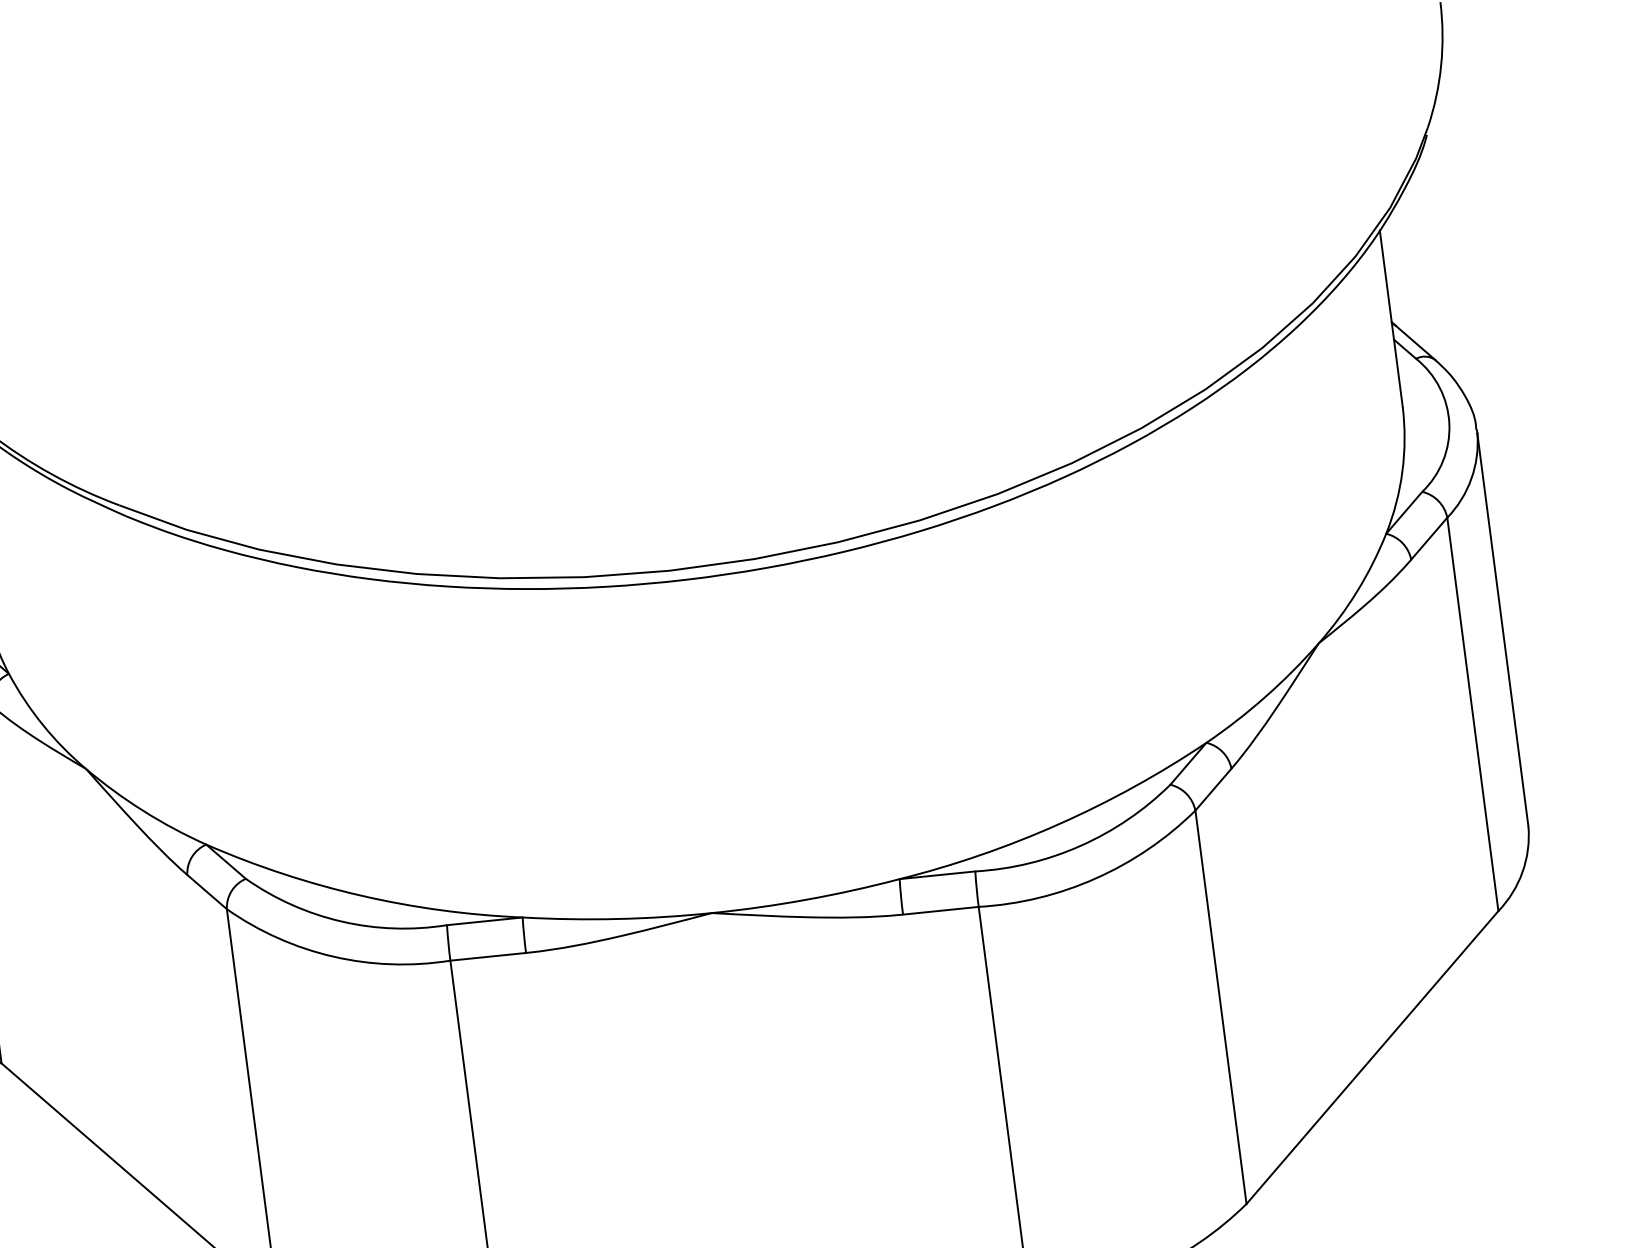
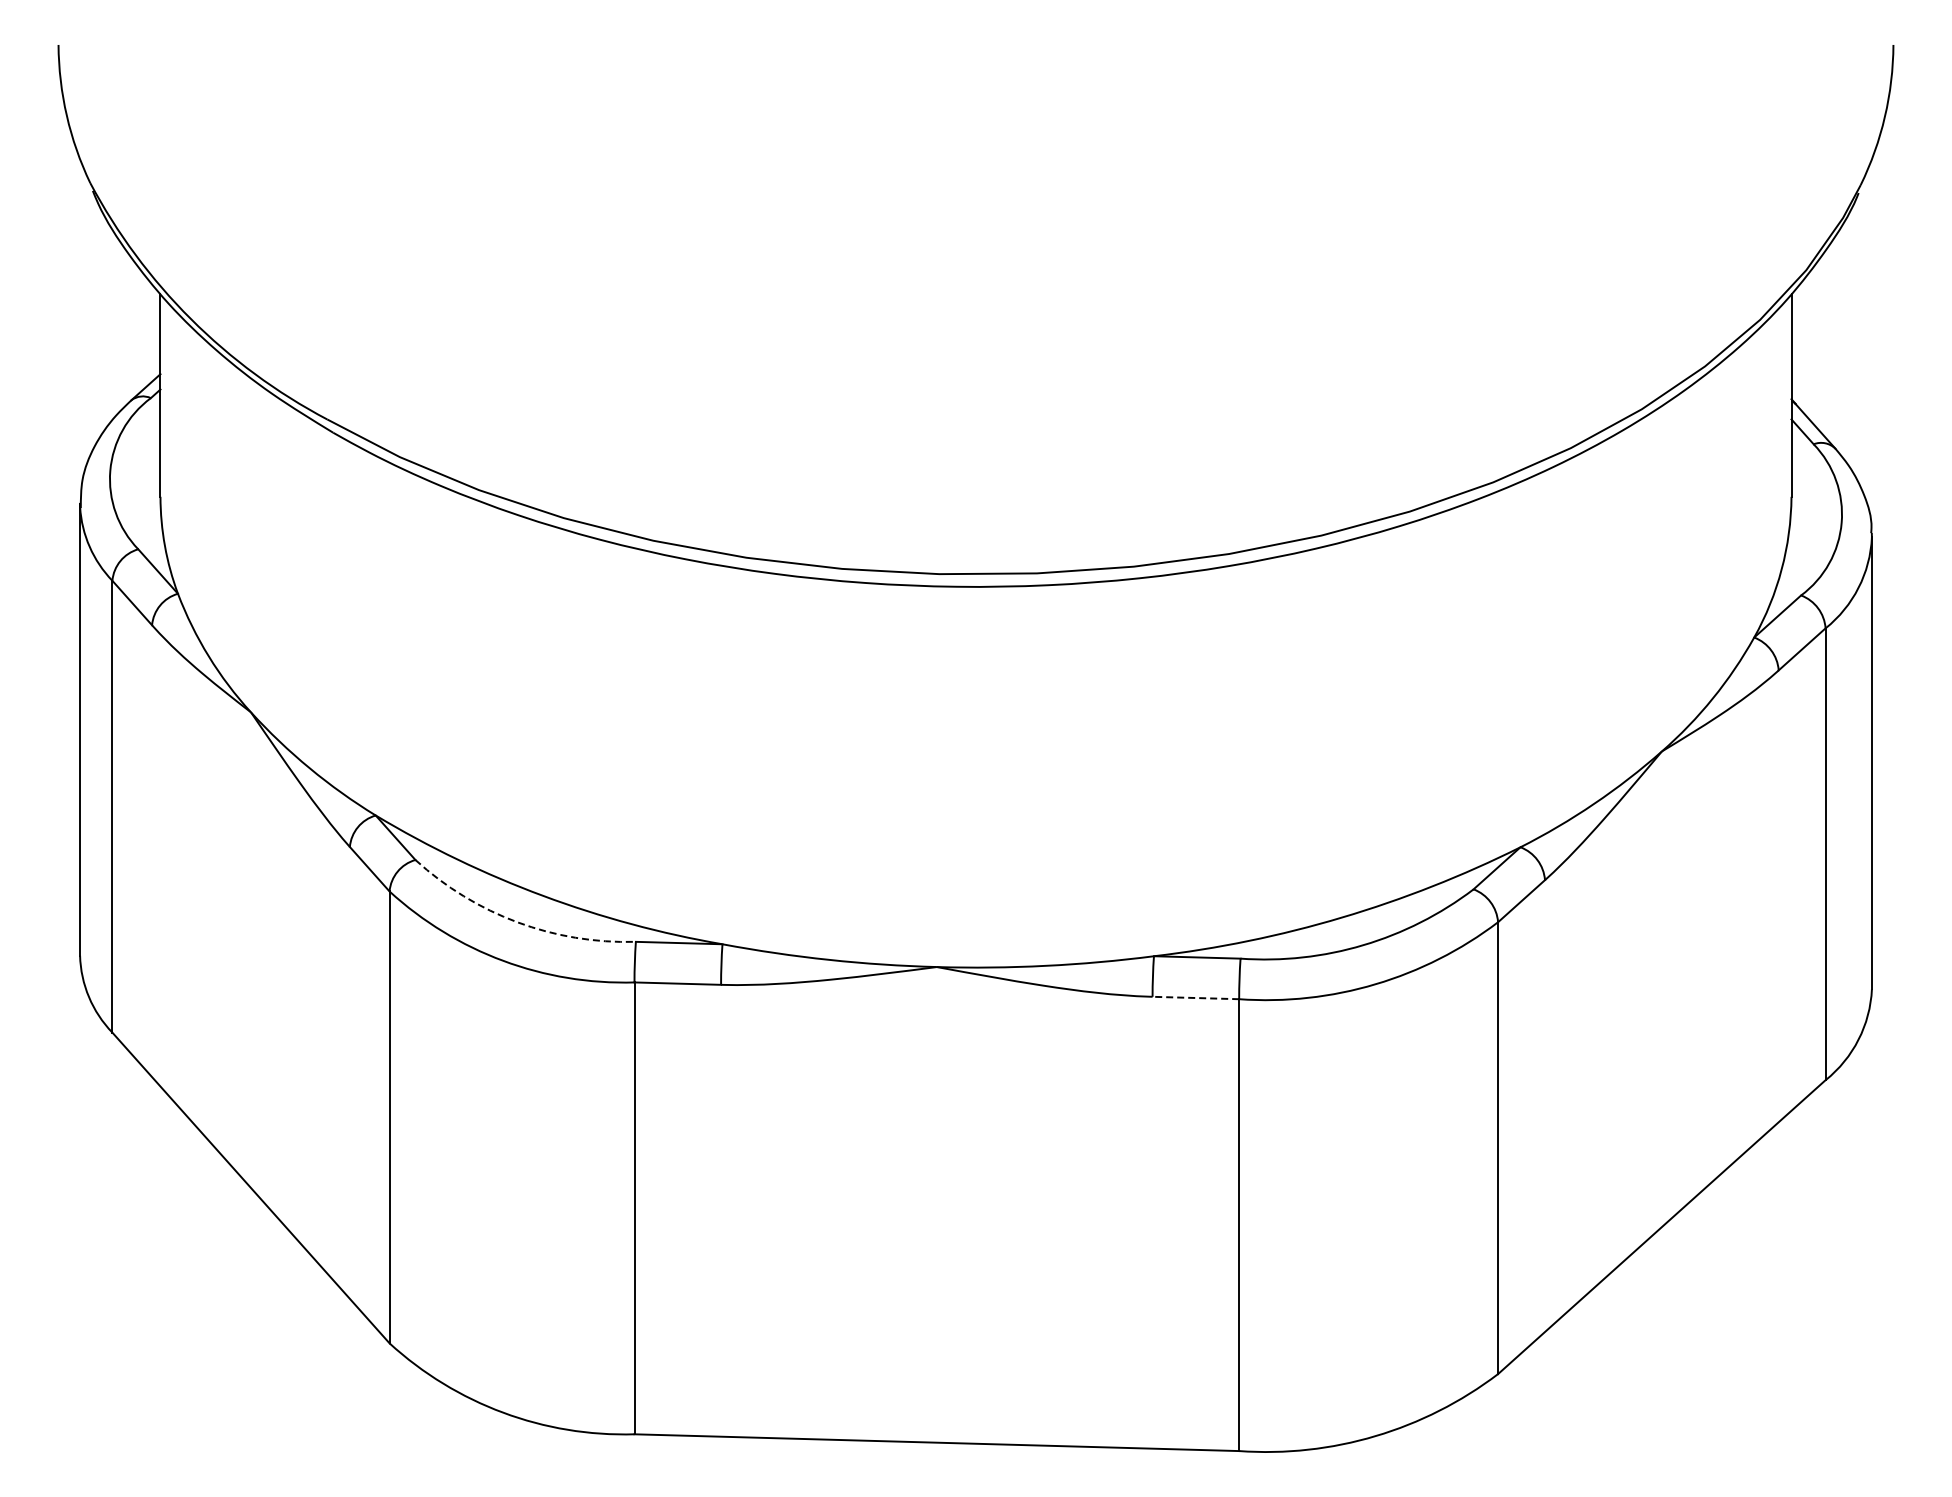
line: (940, 911) -> (1195, 998), solid -> dashed
arc: (341, 921) -> (517, 922), solid -> dashed

